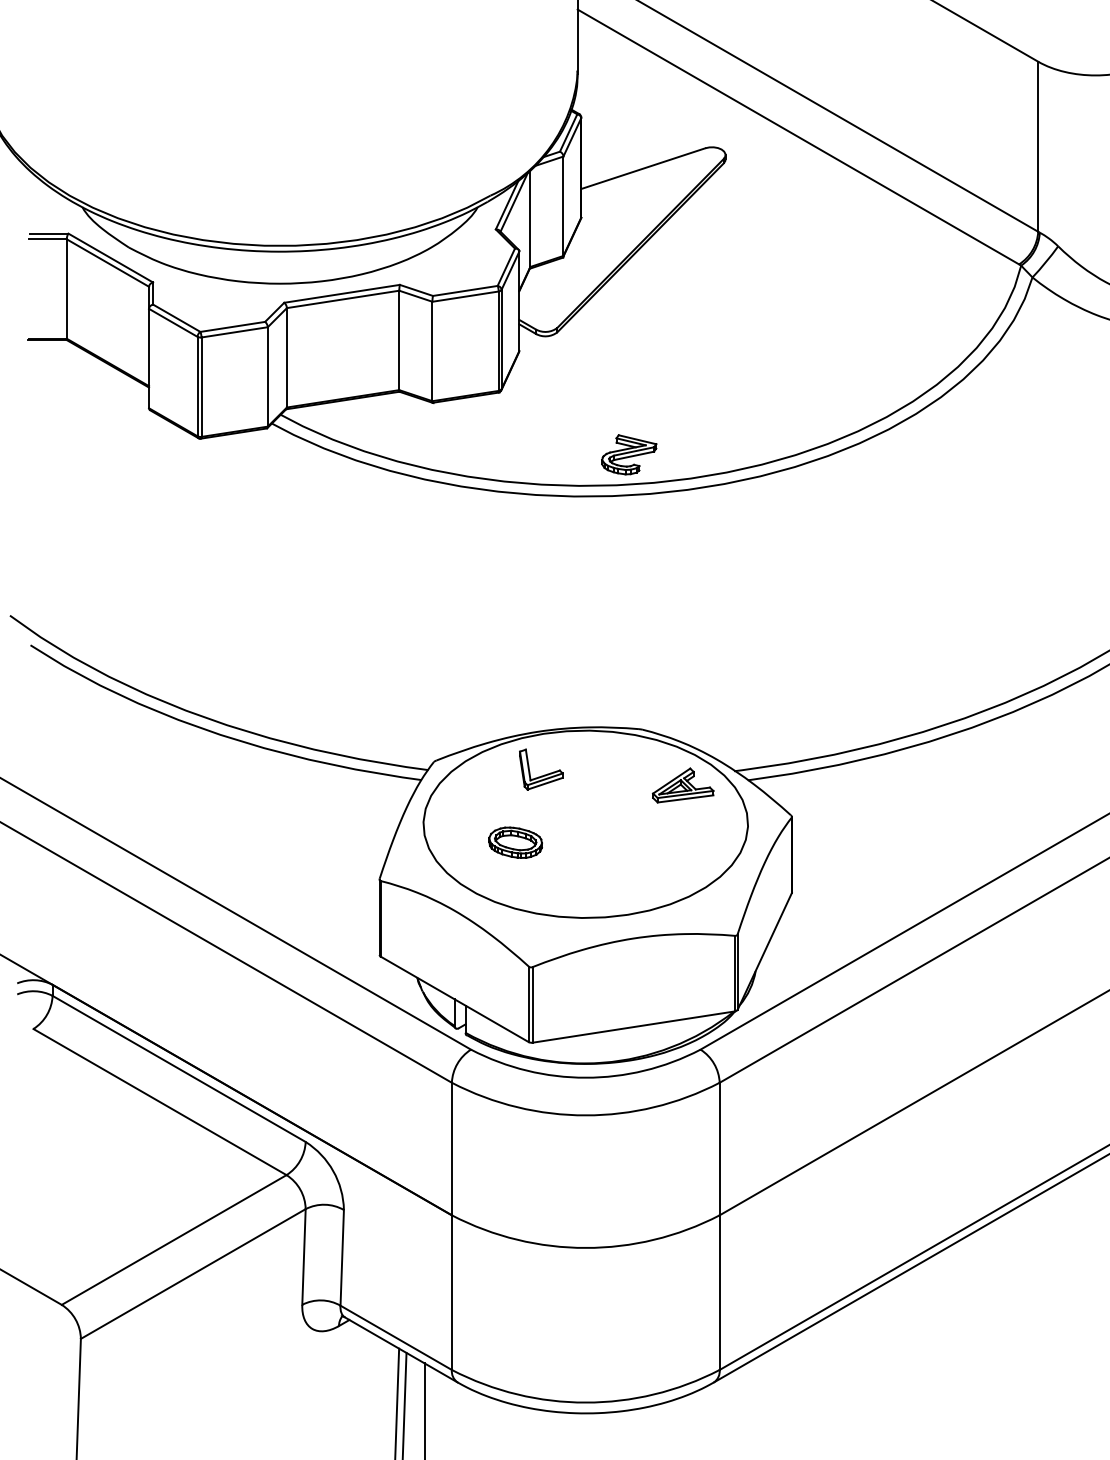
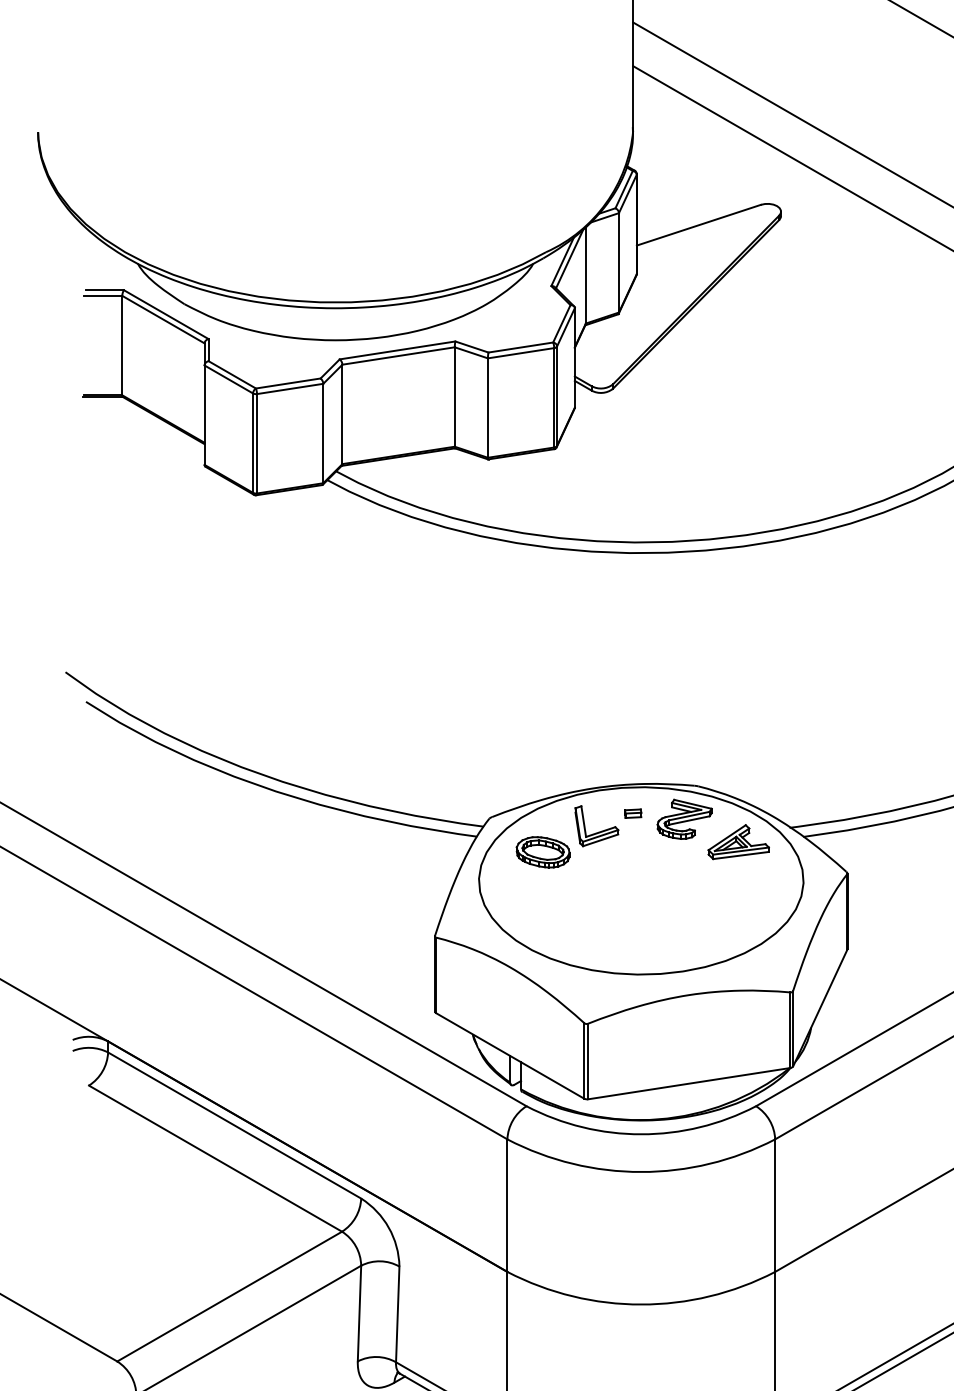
part: (629, 454) -> (685, 819), moved
part: (577, 756) -> (633, 813), added
part: (515, 842) -> (543, 852), moved

